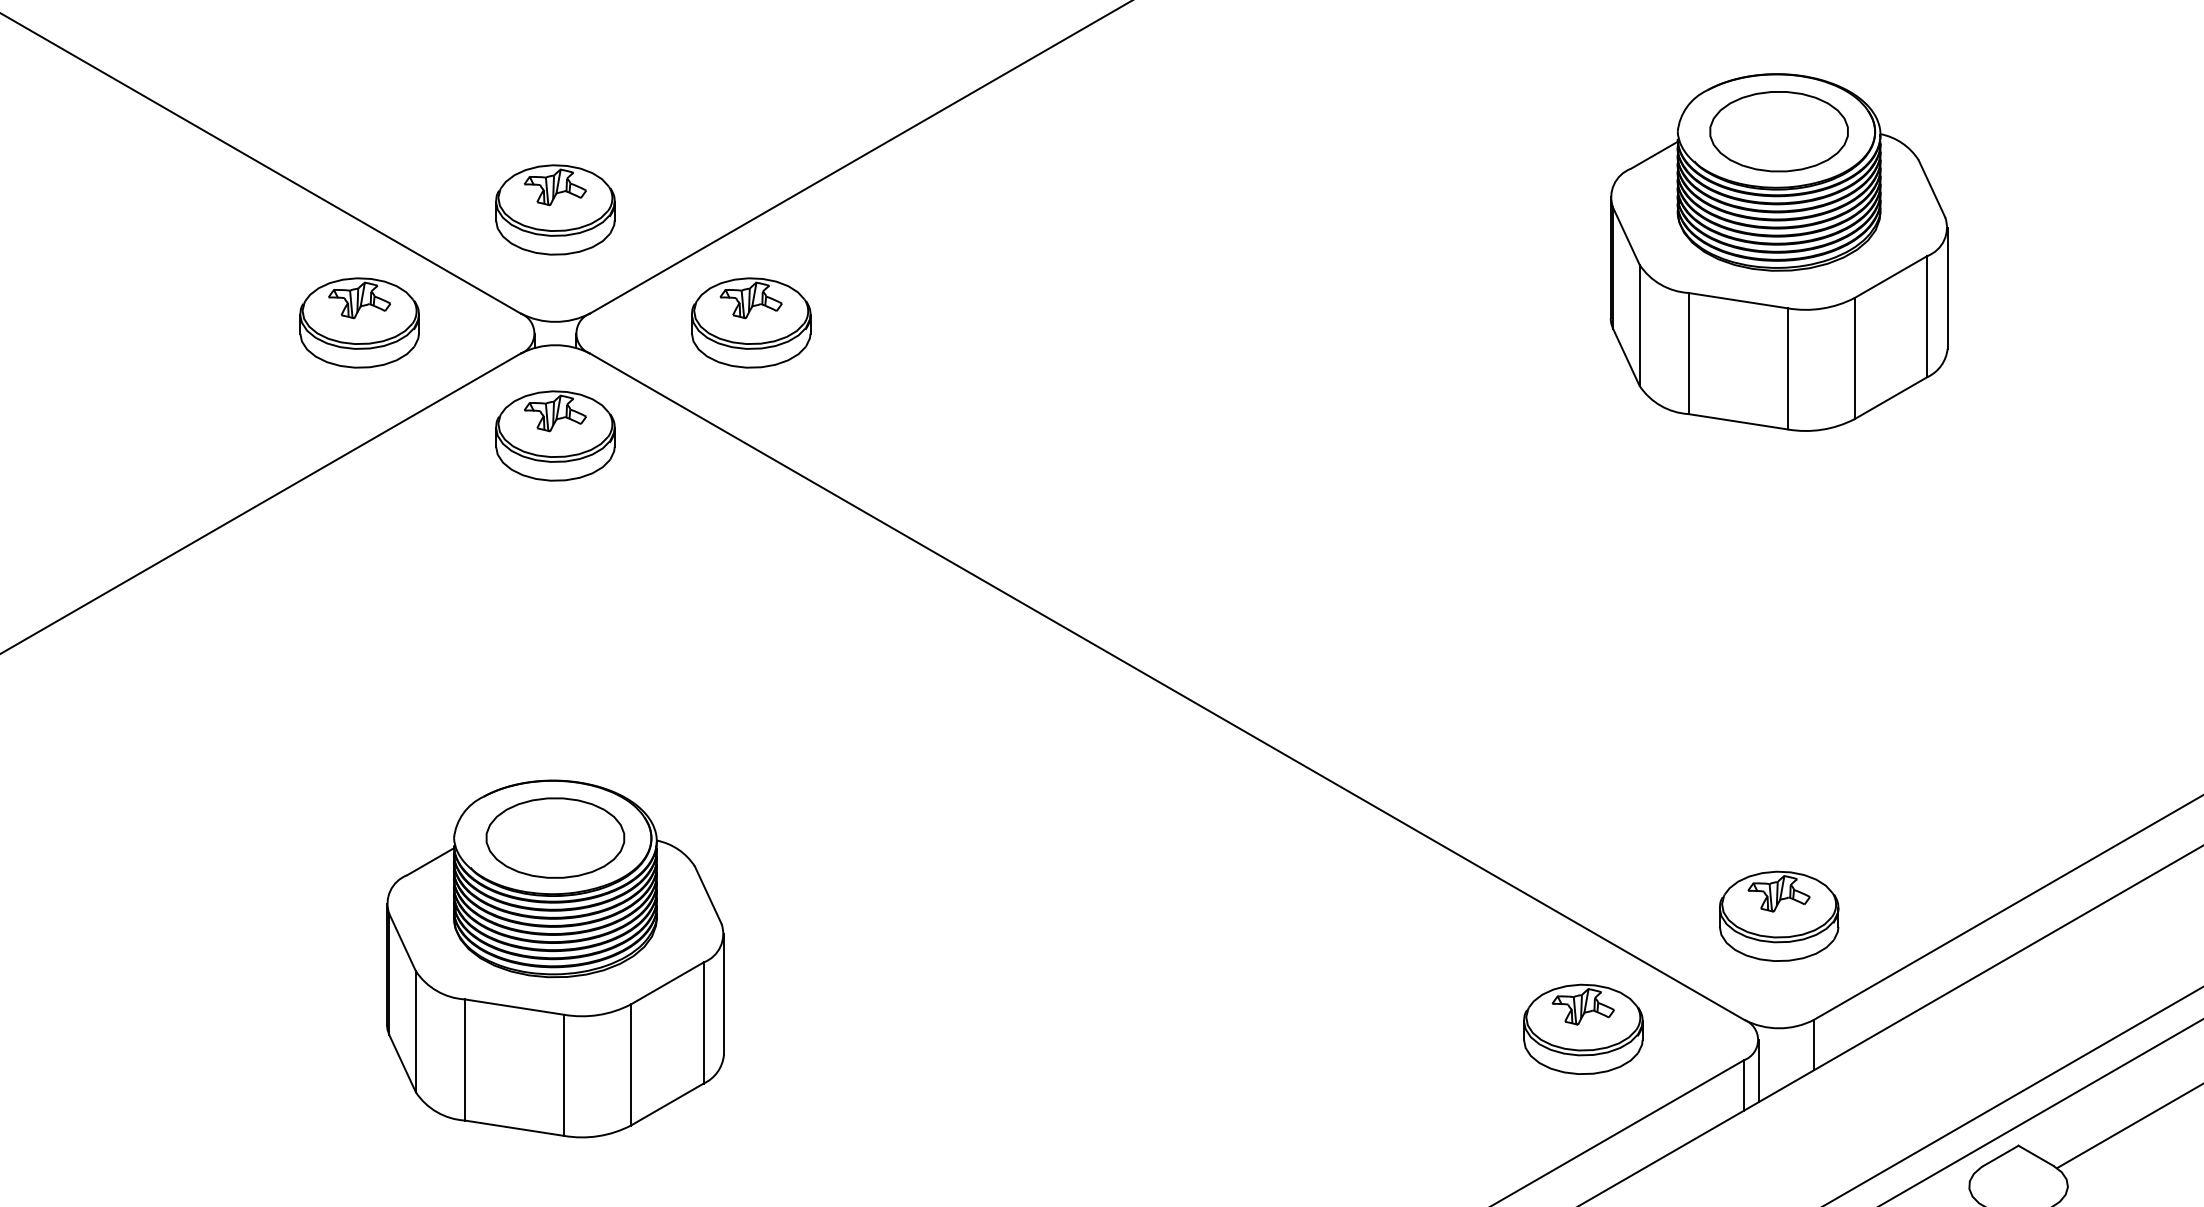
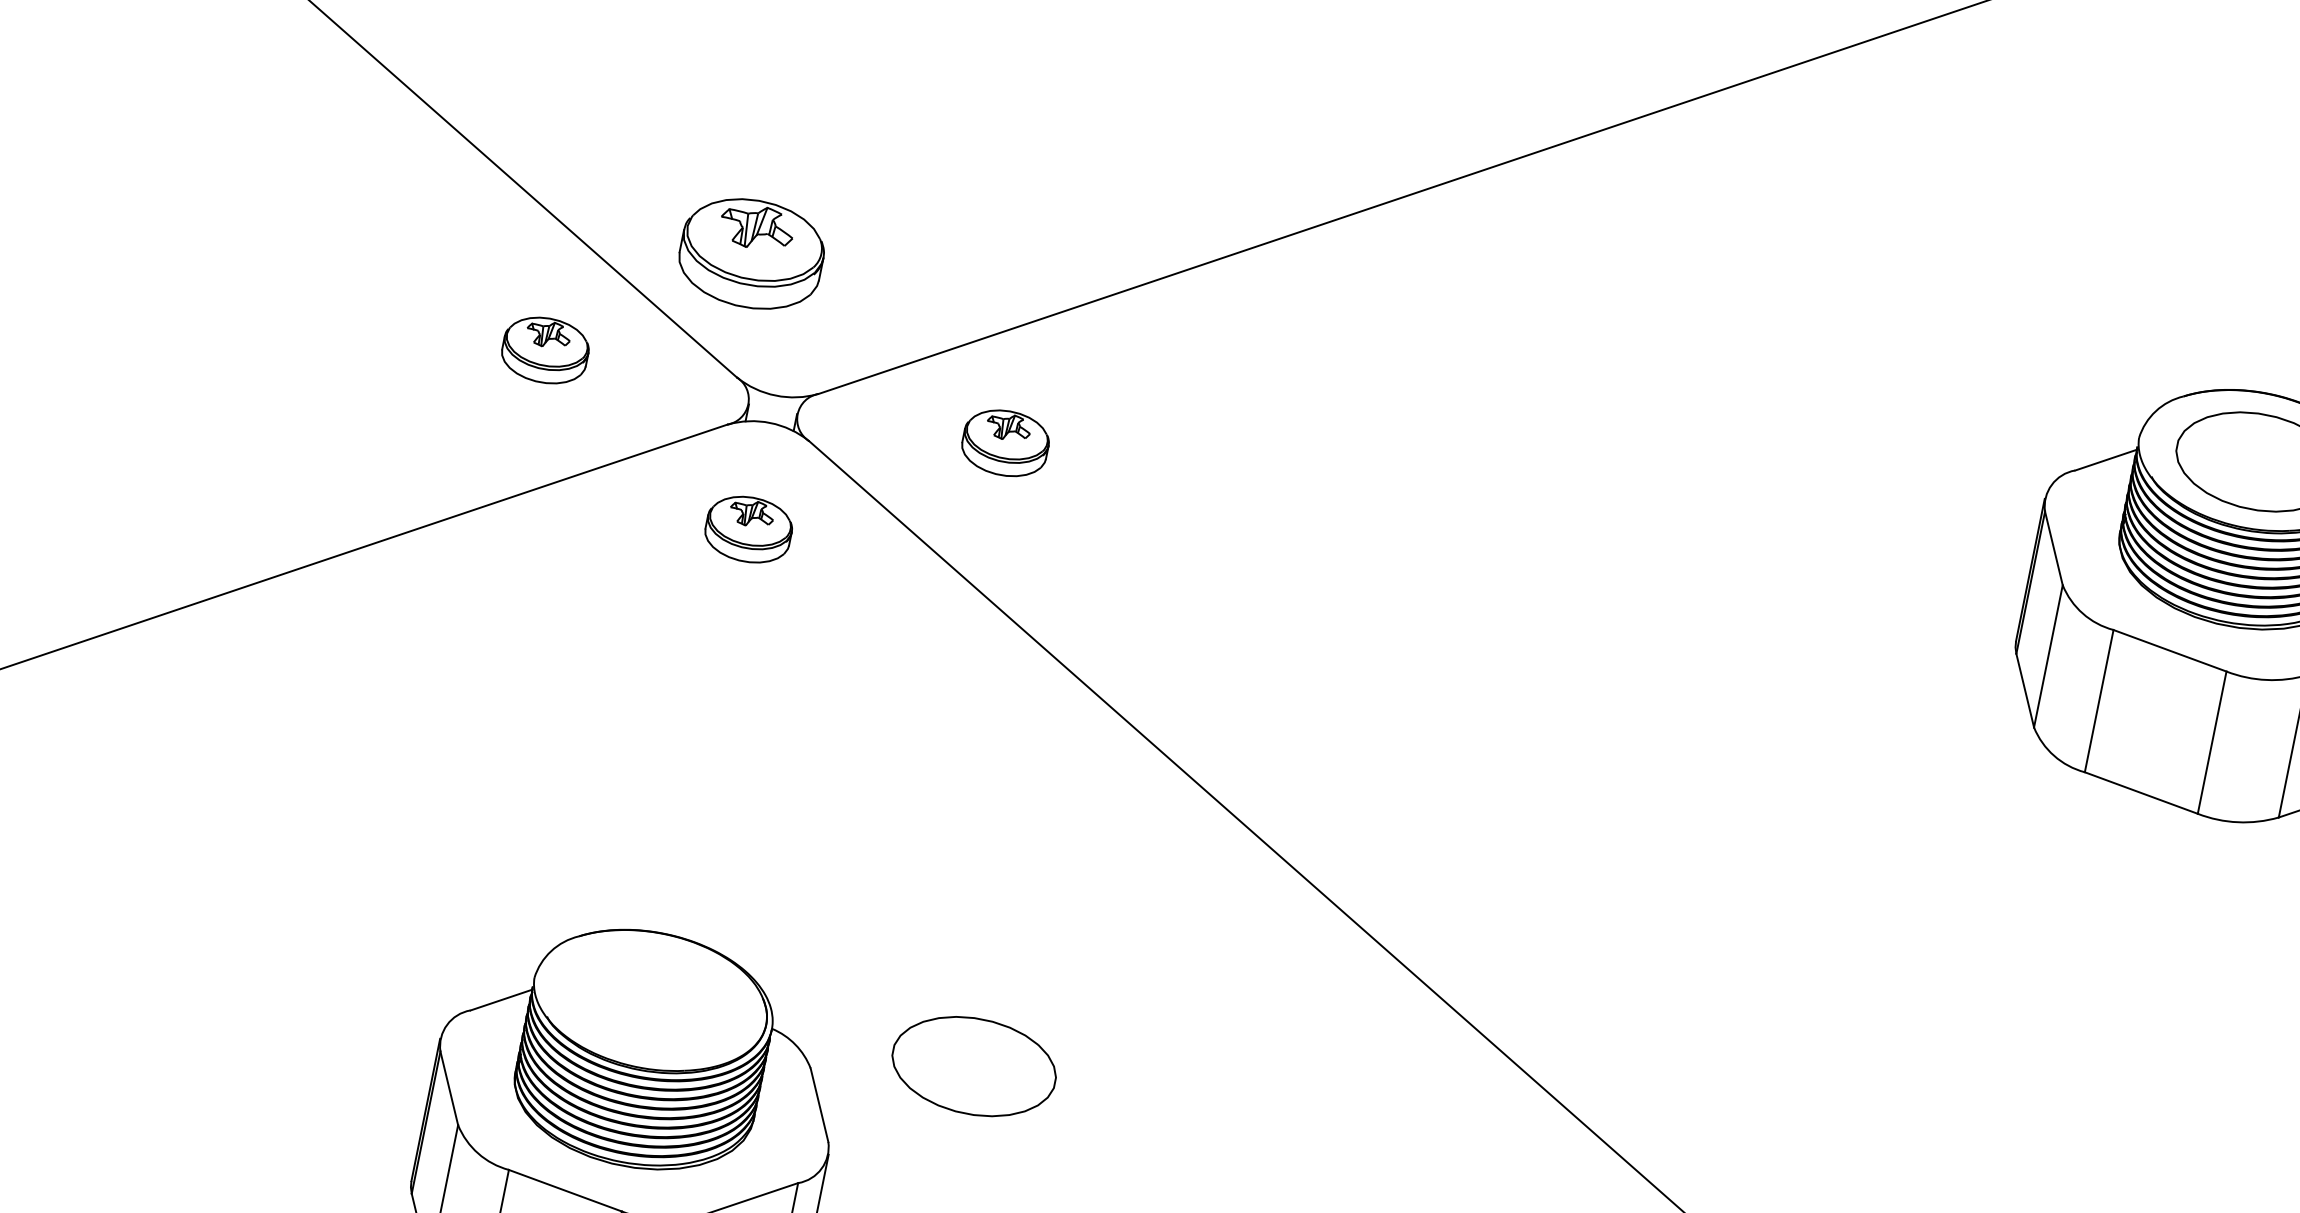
part: (555, 209) -> (751, 253), moved
part: (359, 322) -> (545, 349), size x0.6
part: (751, 322) -> (1005, 442), size x0.6
part: (555, 435) -> (748, 529), size x0.6
part: (555, 837) -> (974, 1065), moved

